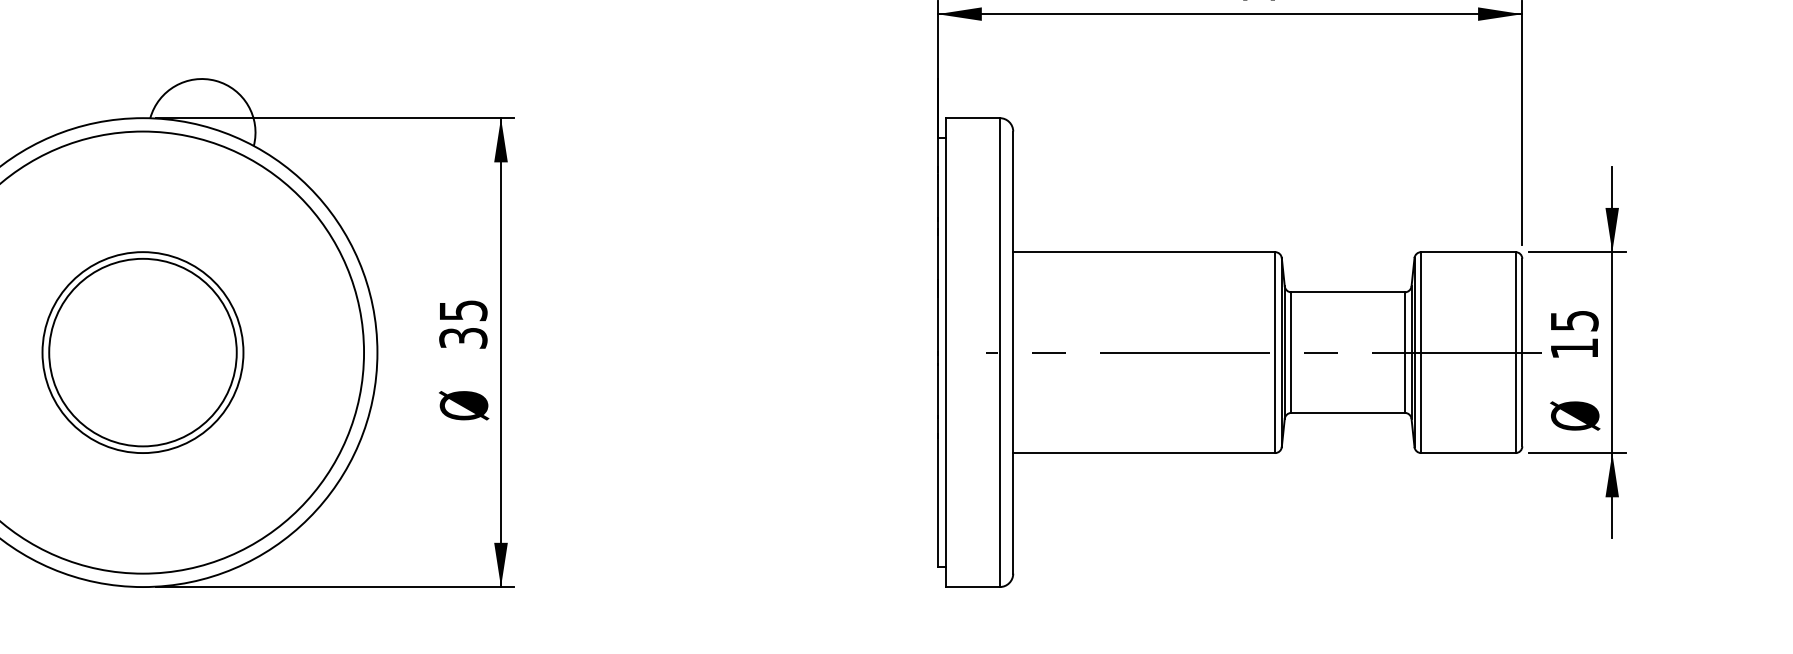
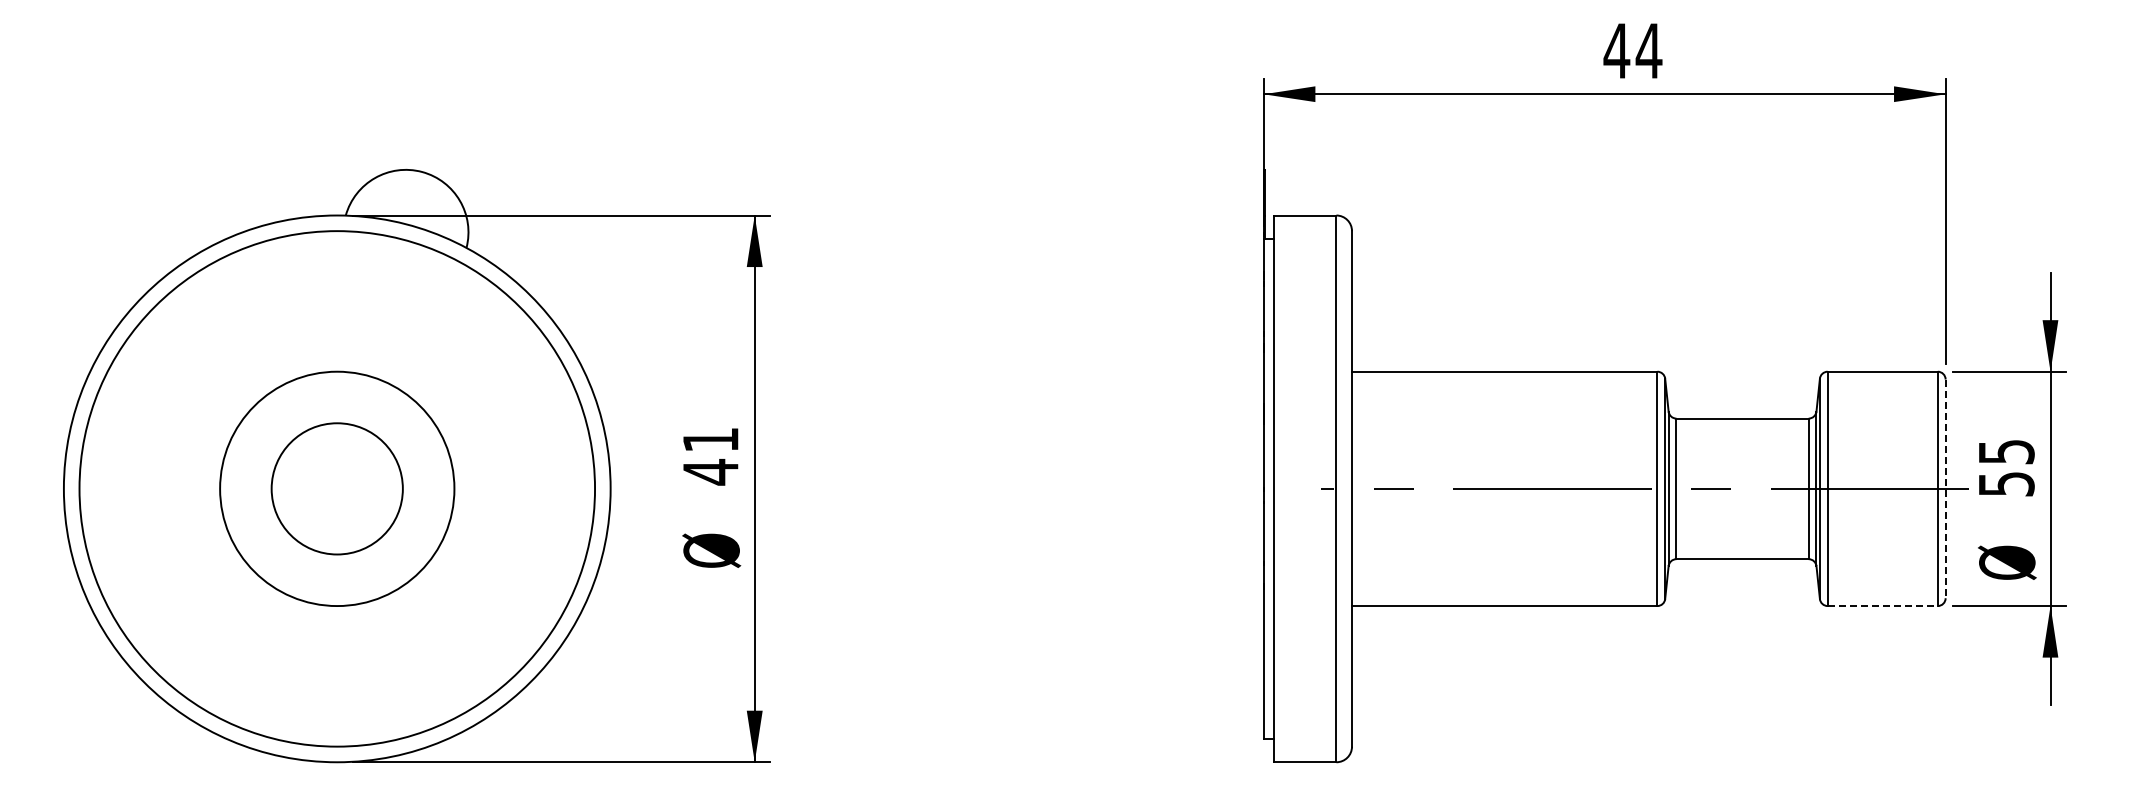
text: (463, 324) -> (710, 456), 35 -> 41
text: (1574, 348) -> (2006, 484), 15 -> 55
circle: (142, 352) -> (336, 488), size x0.6
line: (1522, 353) -> (1945, 489), solid -> dashed
line: (1469, 453) -> (1883, 606), solid -> dashed

